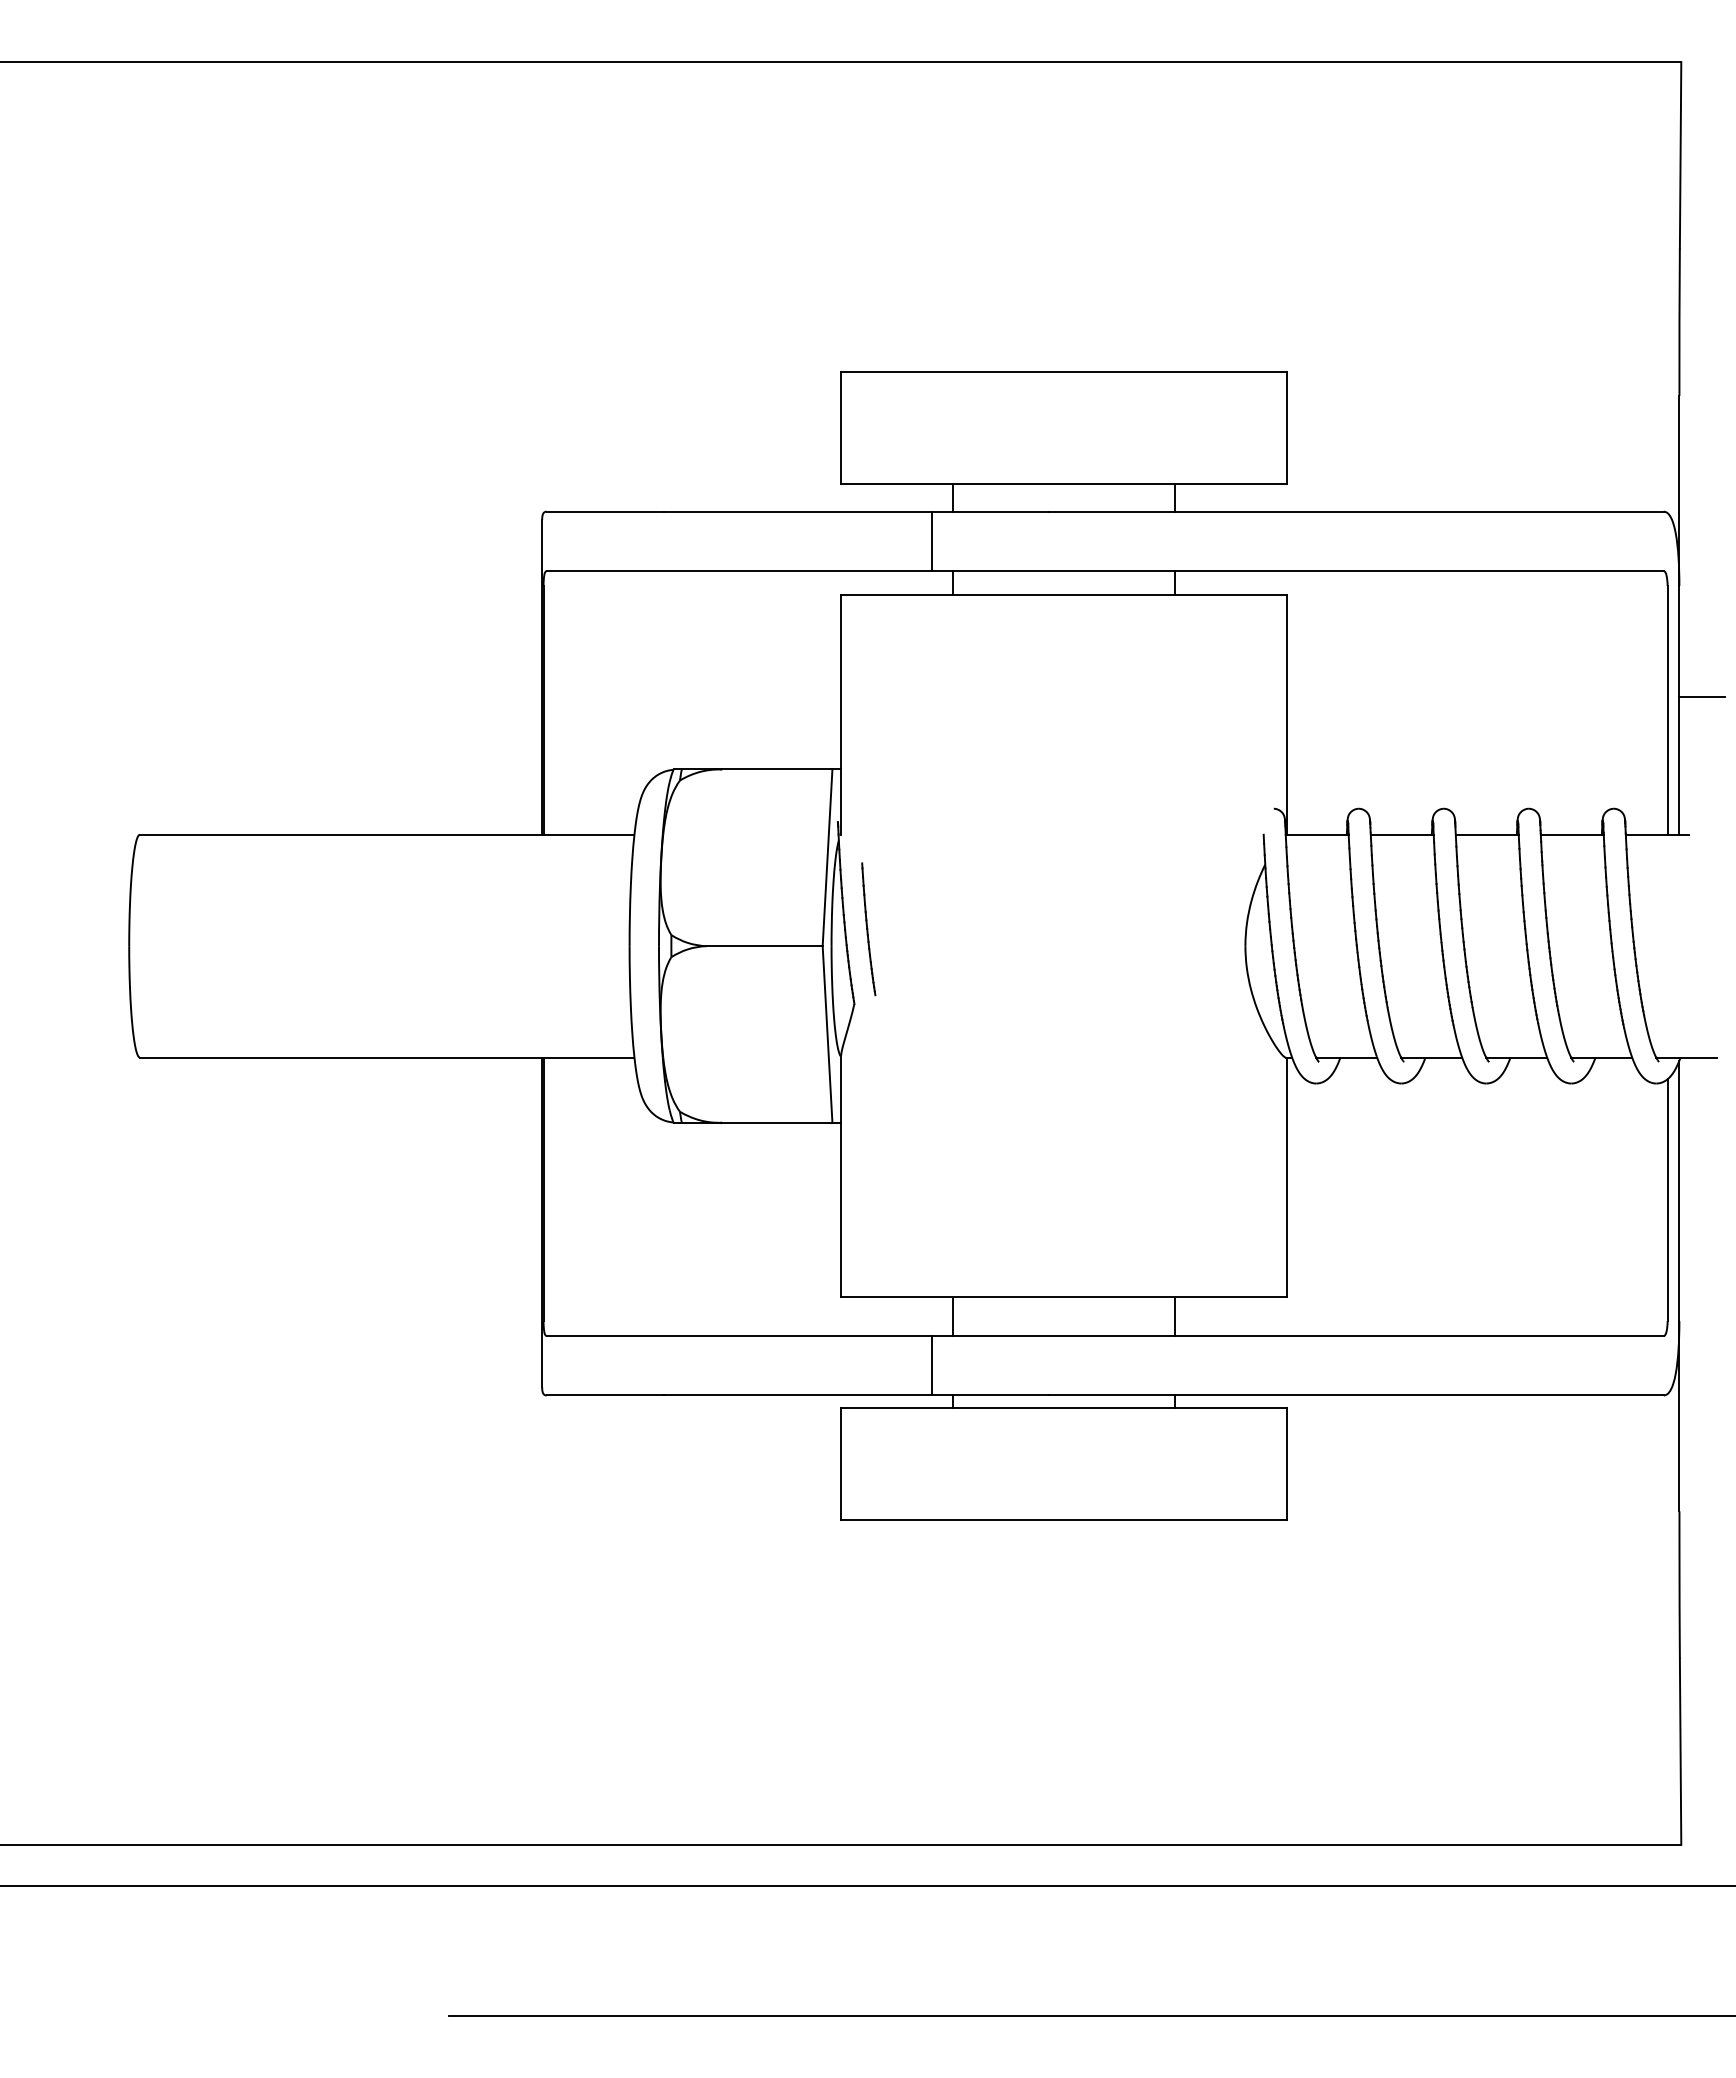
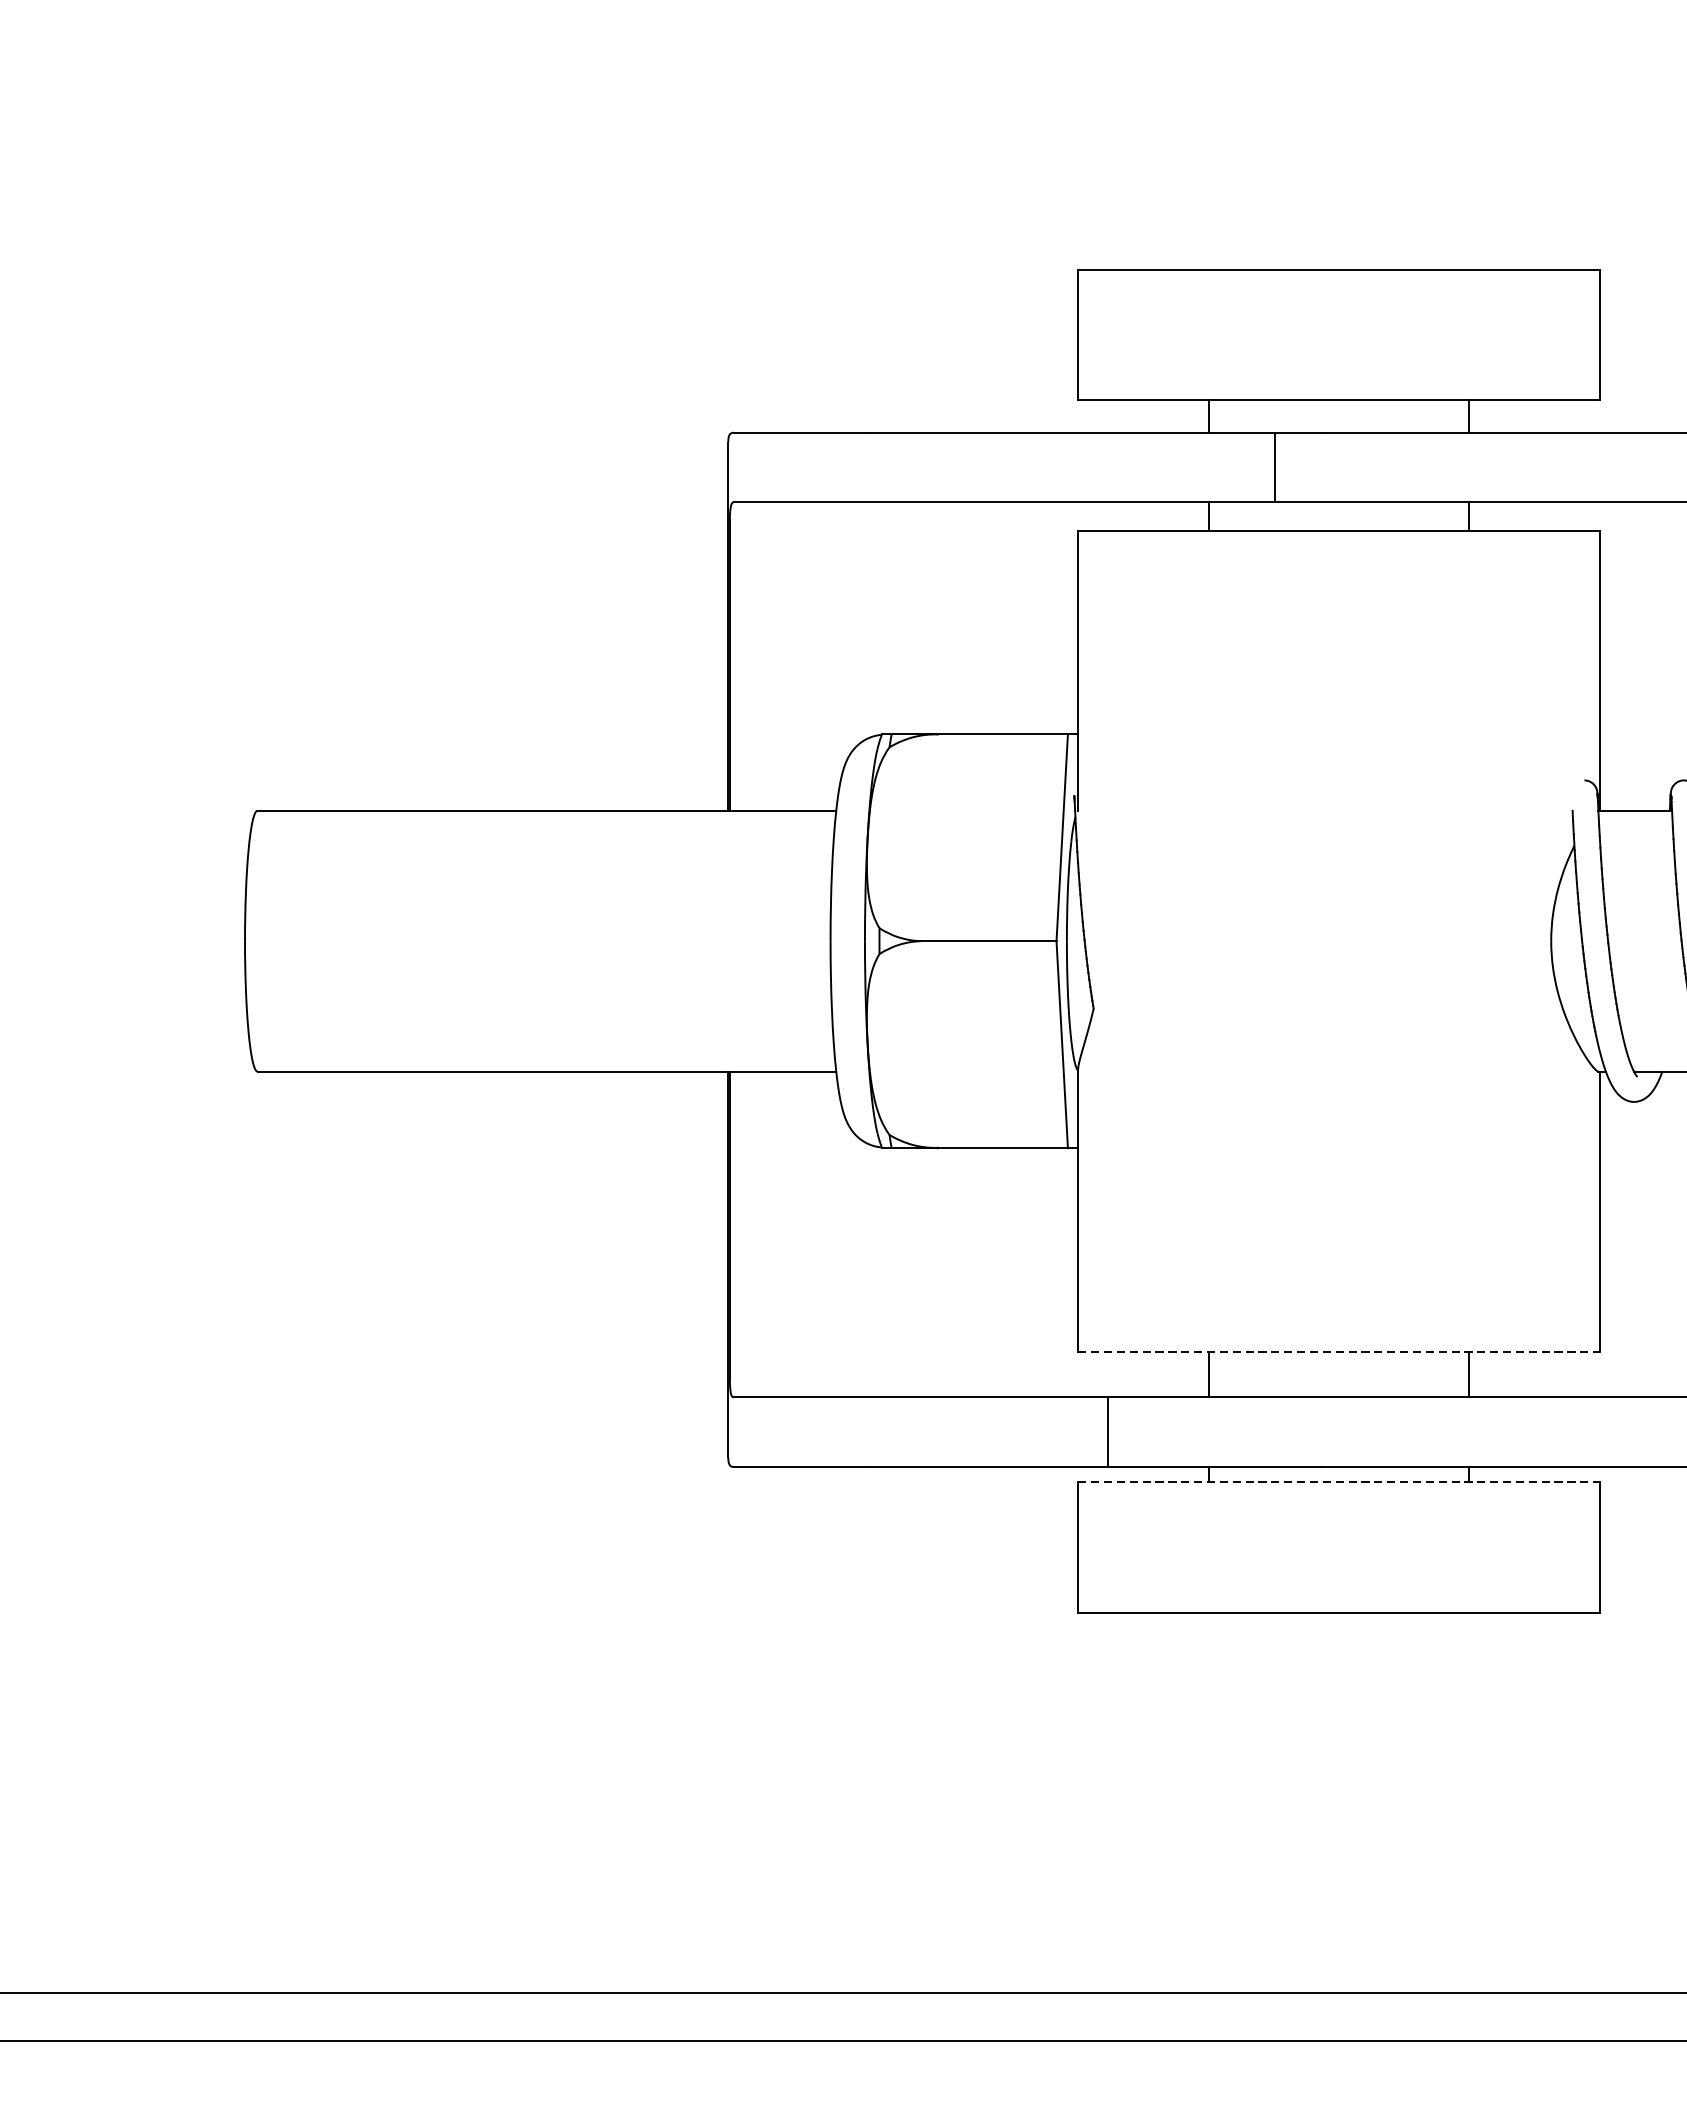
line: (932, 541) -> (1275, 467), moved
part: (868, 929) -> (1110, 921), removed
line: (1064, 1297) -> (1339, 1352), solid -> dashed
line: (932, 1365) -> (1108, 1431), moved
line: (1064, 1408) -> (1339, 1482), solid -> dashed

